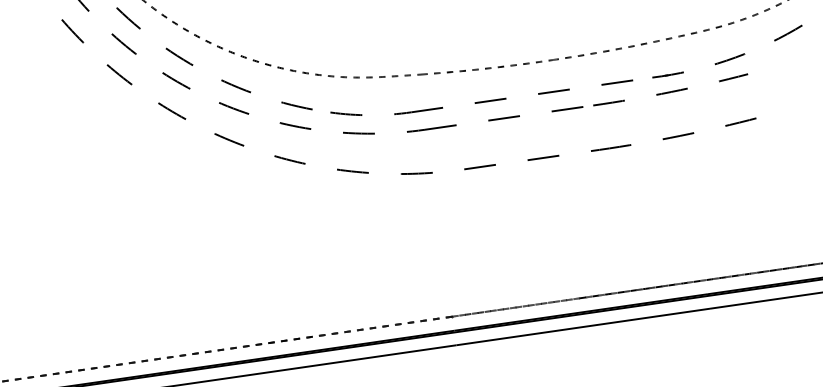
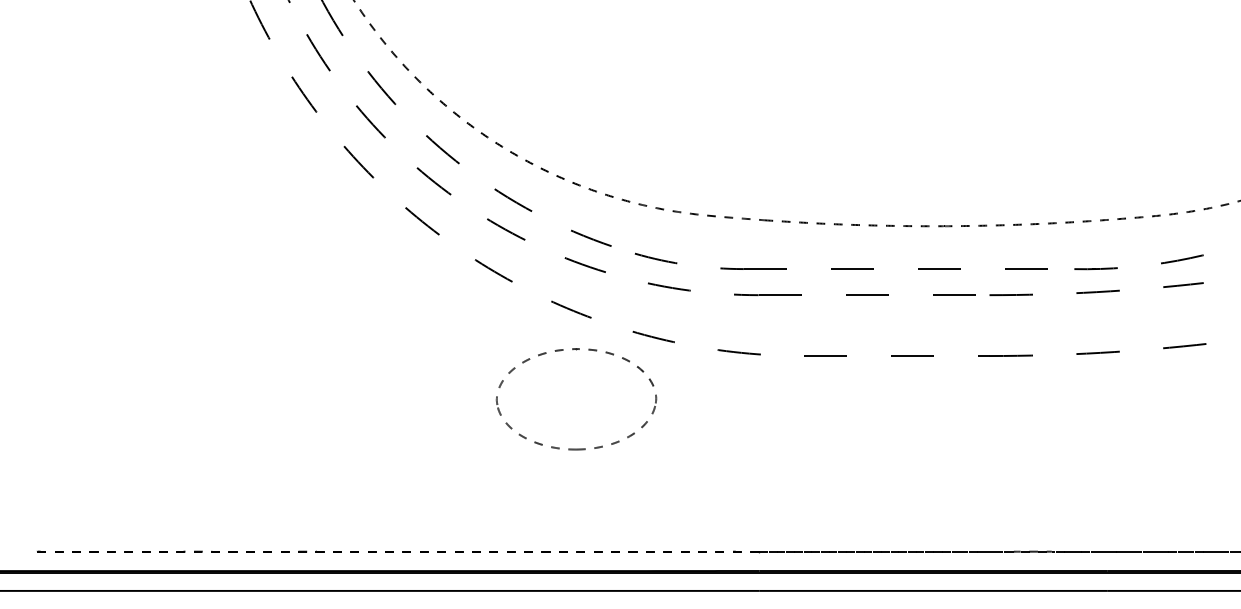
part: (297, 189) -> (576, 350), added

